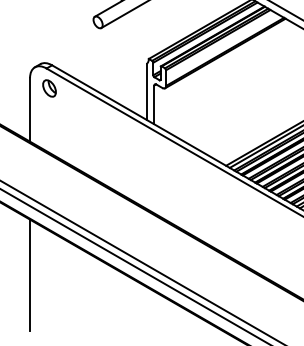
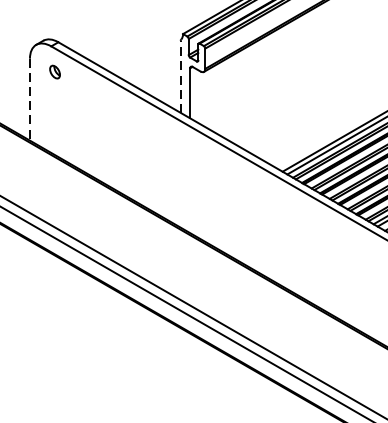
part: (49, 88) -> (55, 72), size x0.6
line: (147, 92) -> (181, 77), solid -> dashed
line: (30, 109) -> (30, 99), solid -> dashed
line: (30, 275) -> (30, 313), removed

